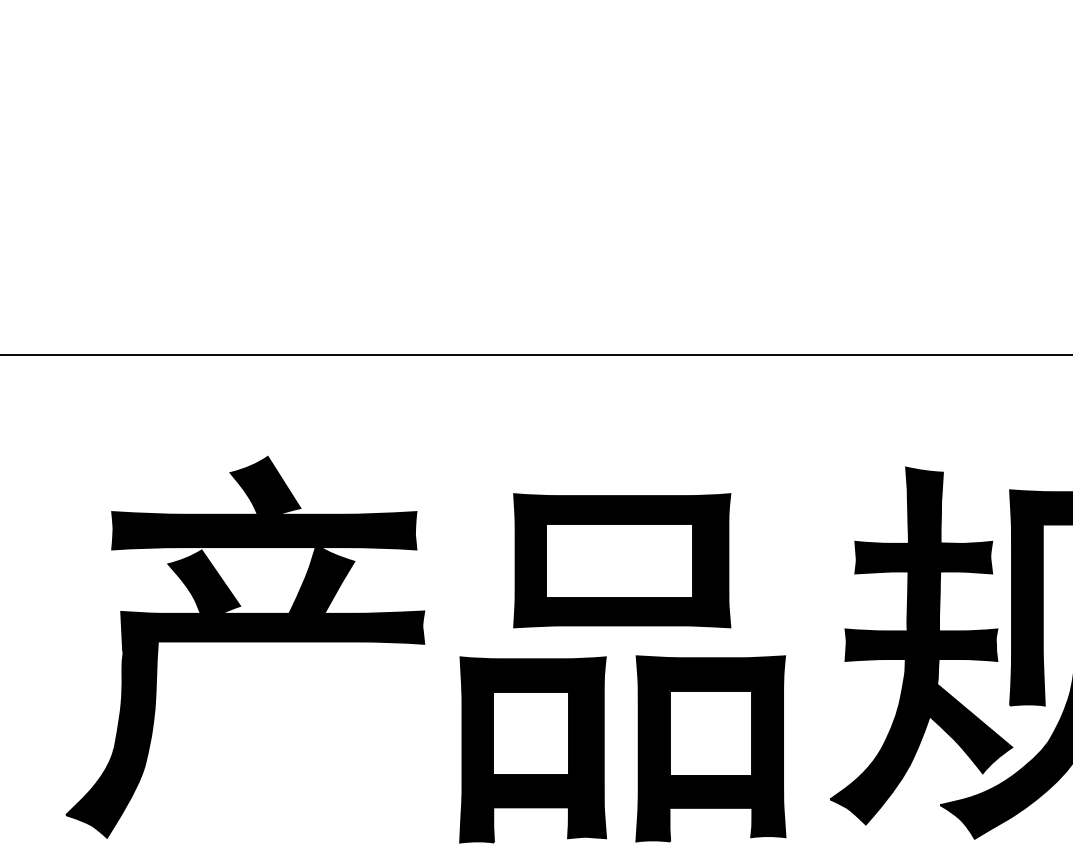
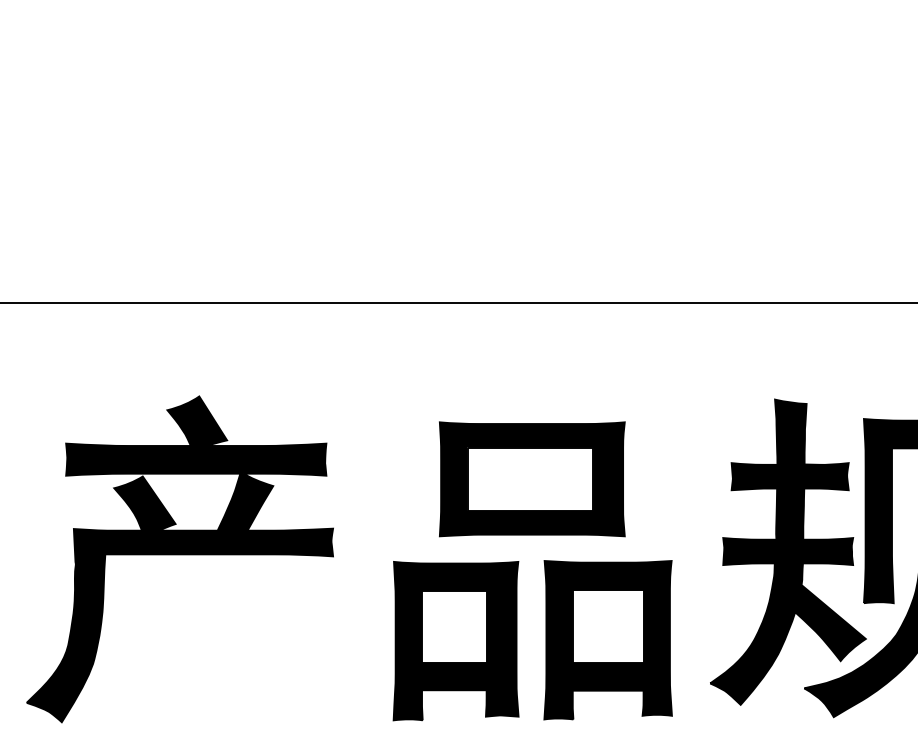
part: (245, 647) -> (180, 559), moved

